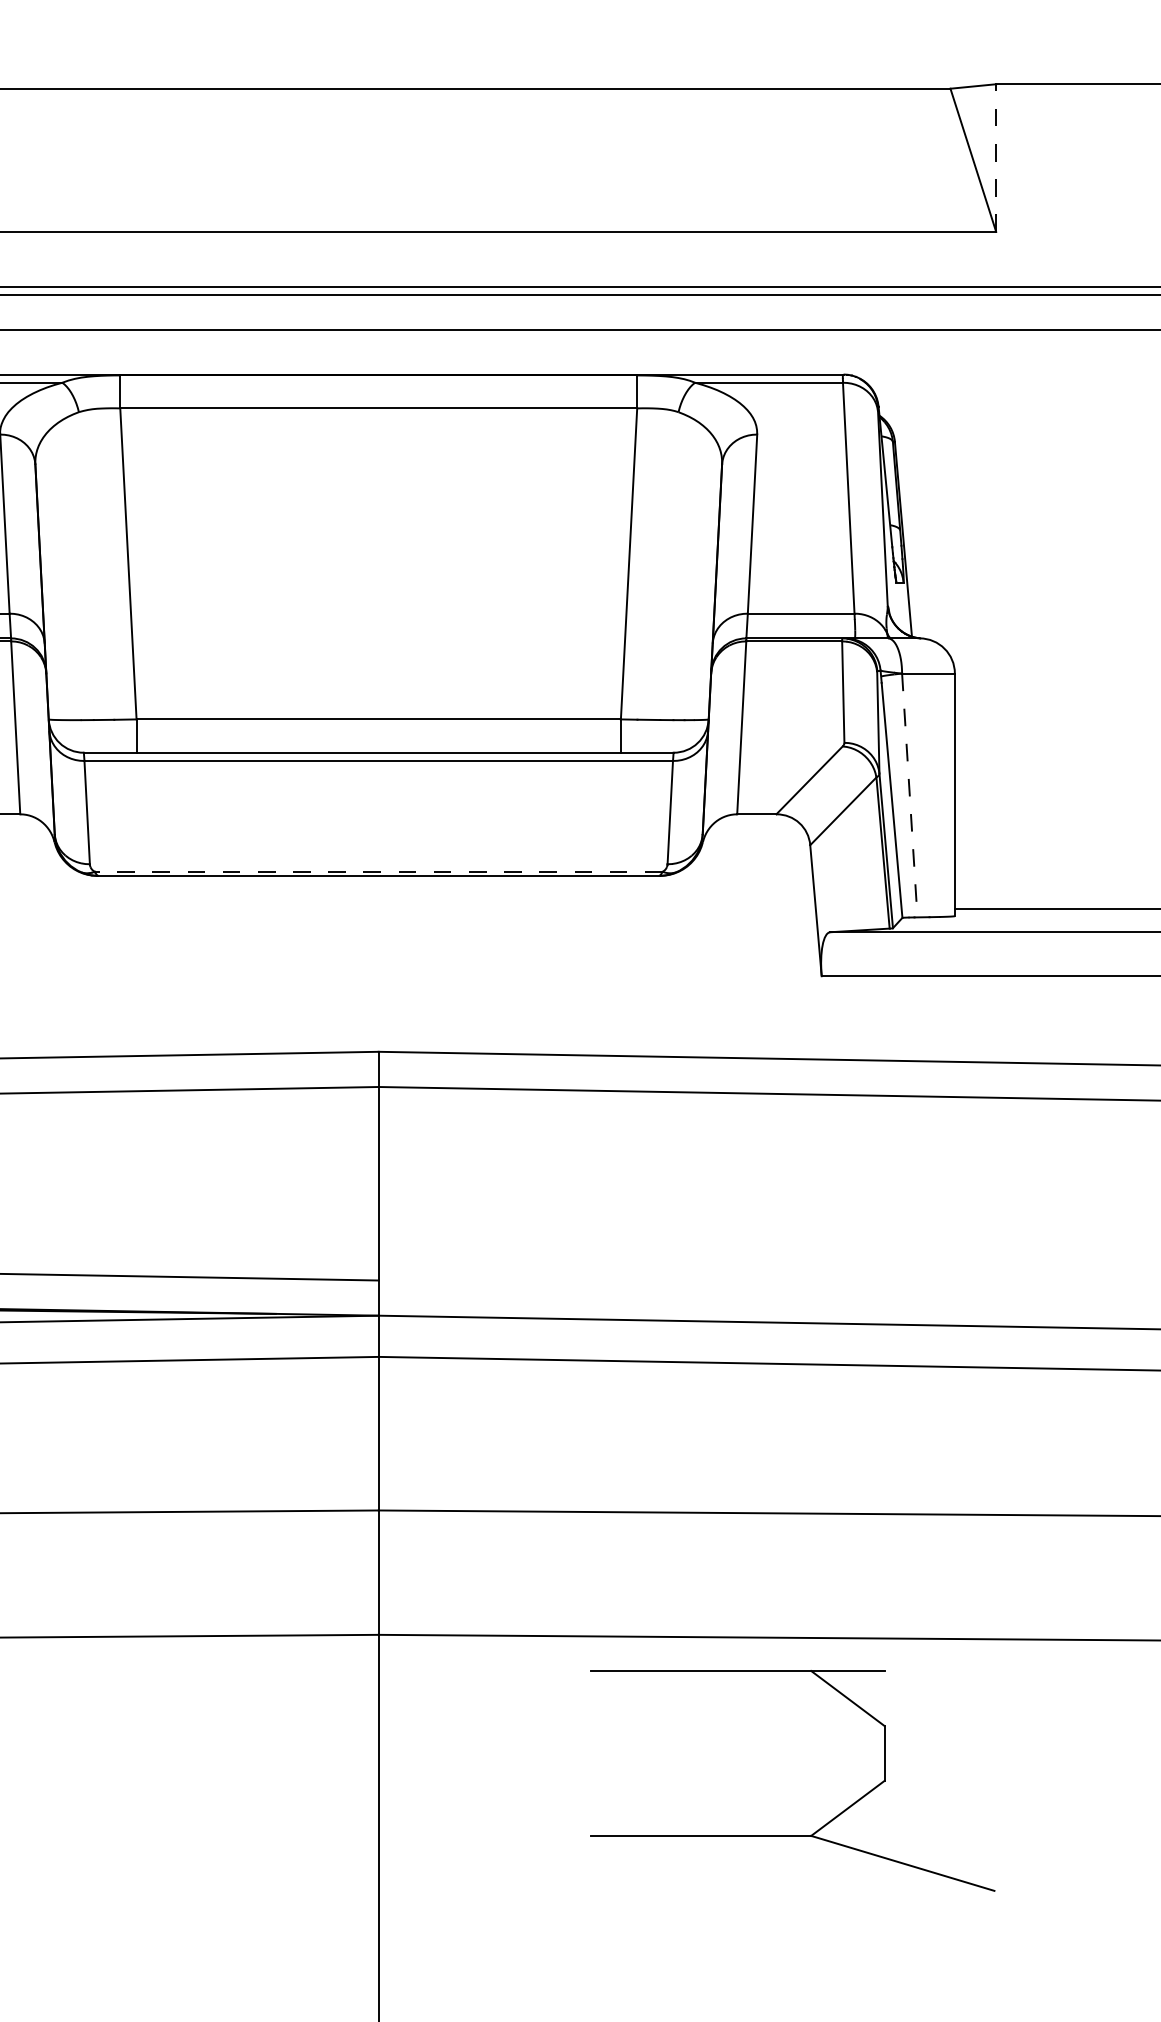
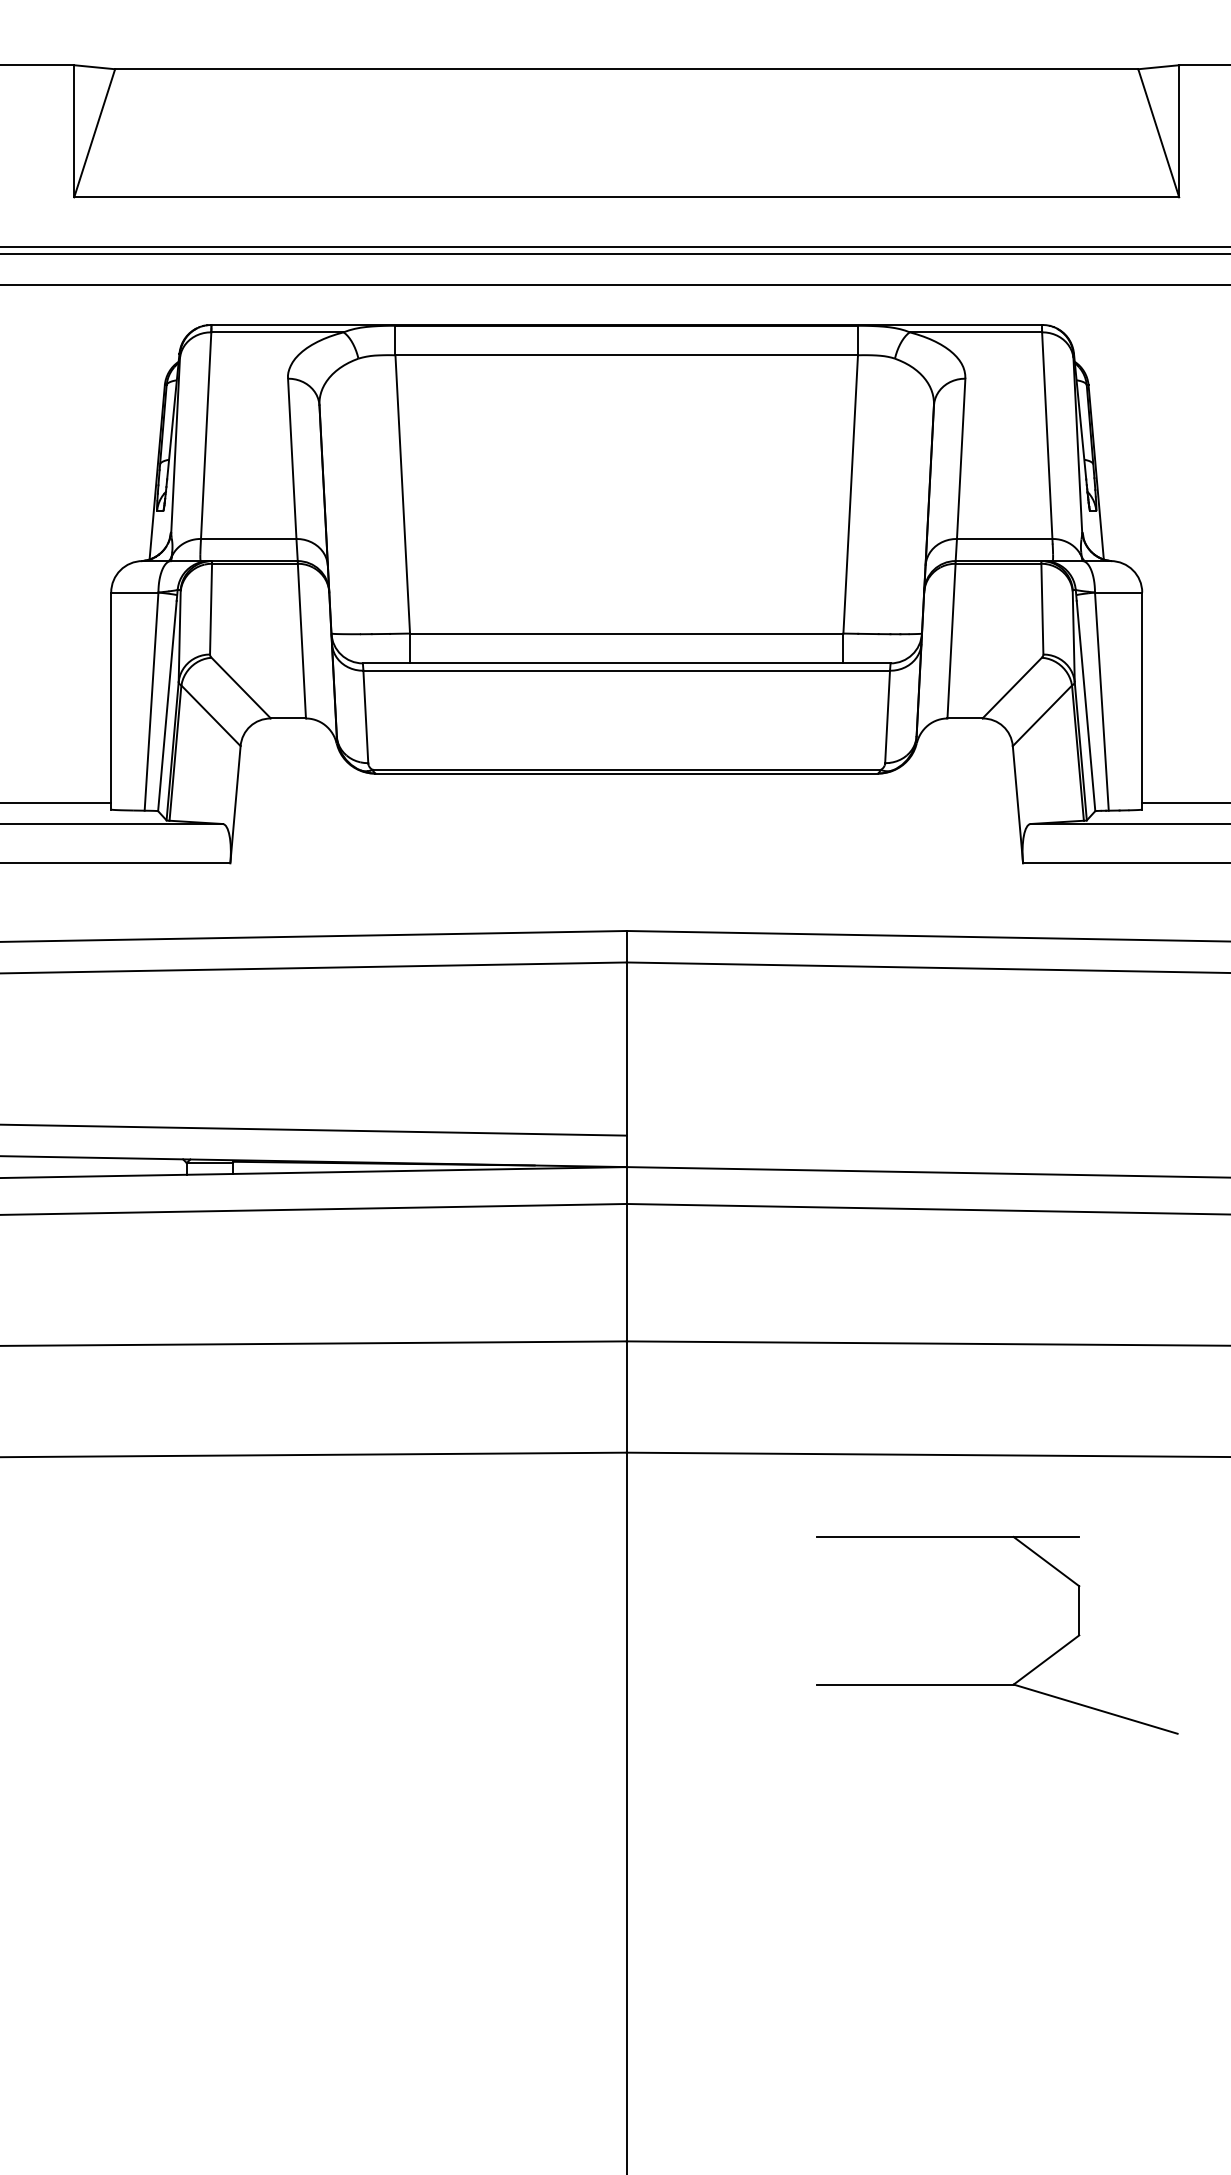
line: (996, 157) -> (1179, 130), dashed -> solid
line: (909, 796) -> (1101, 702), dashed -> solid
line: (378, 871) -> (626, 769), dashed -> solid
part: (825, 1823) -> (1026, 1673), moved

